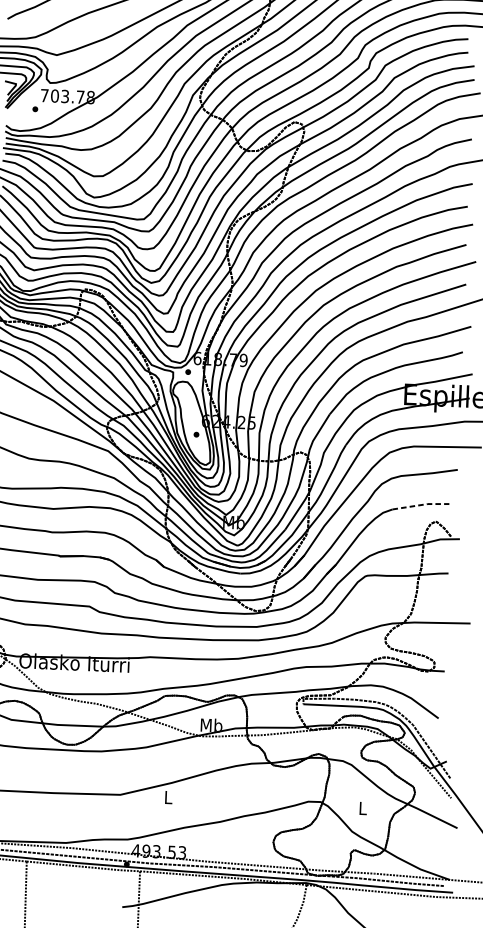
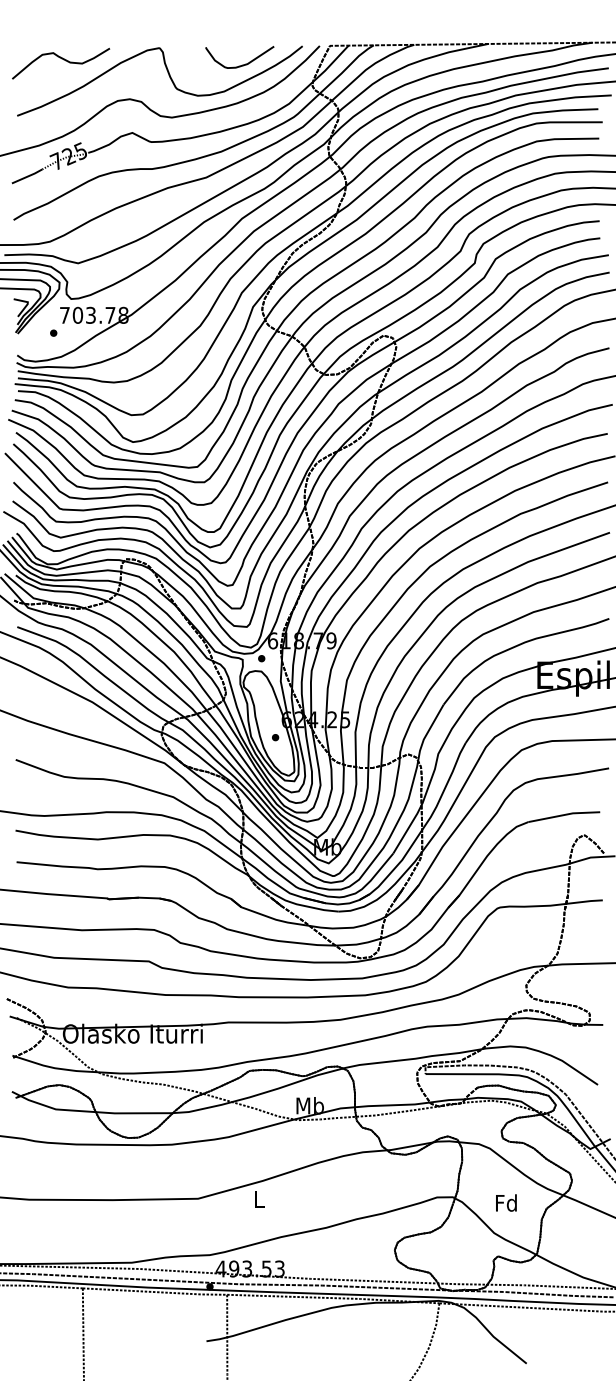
line: (421, 504) -> (565, 814), dashed -> solid
text: (362, 807) -> (506, 1202), L -> Fd

